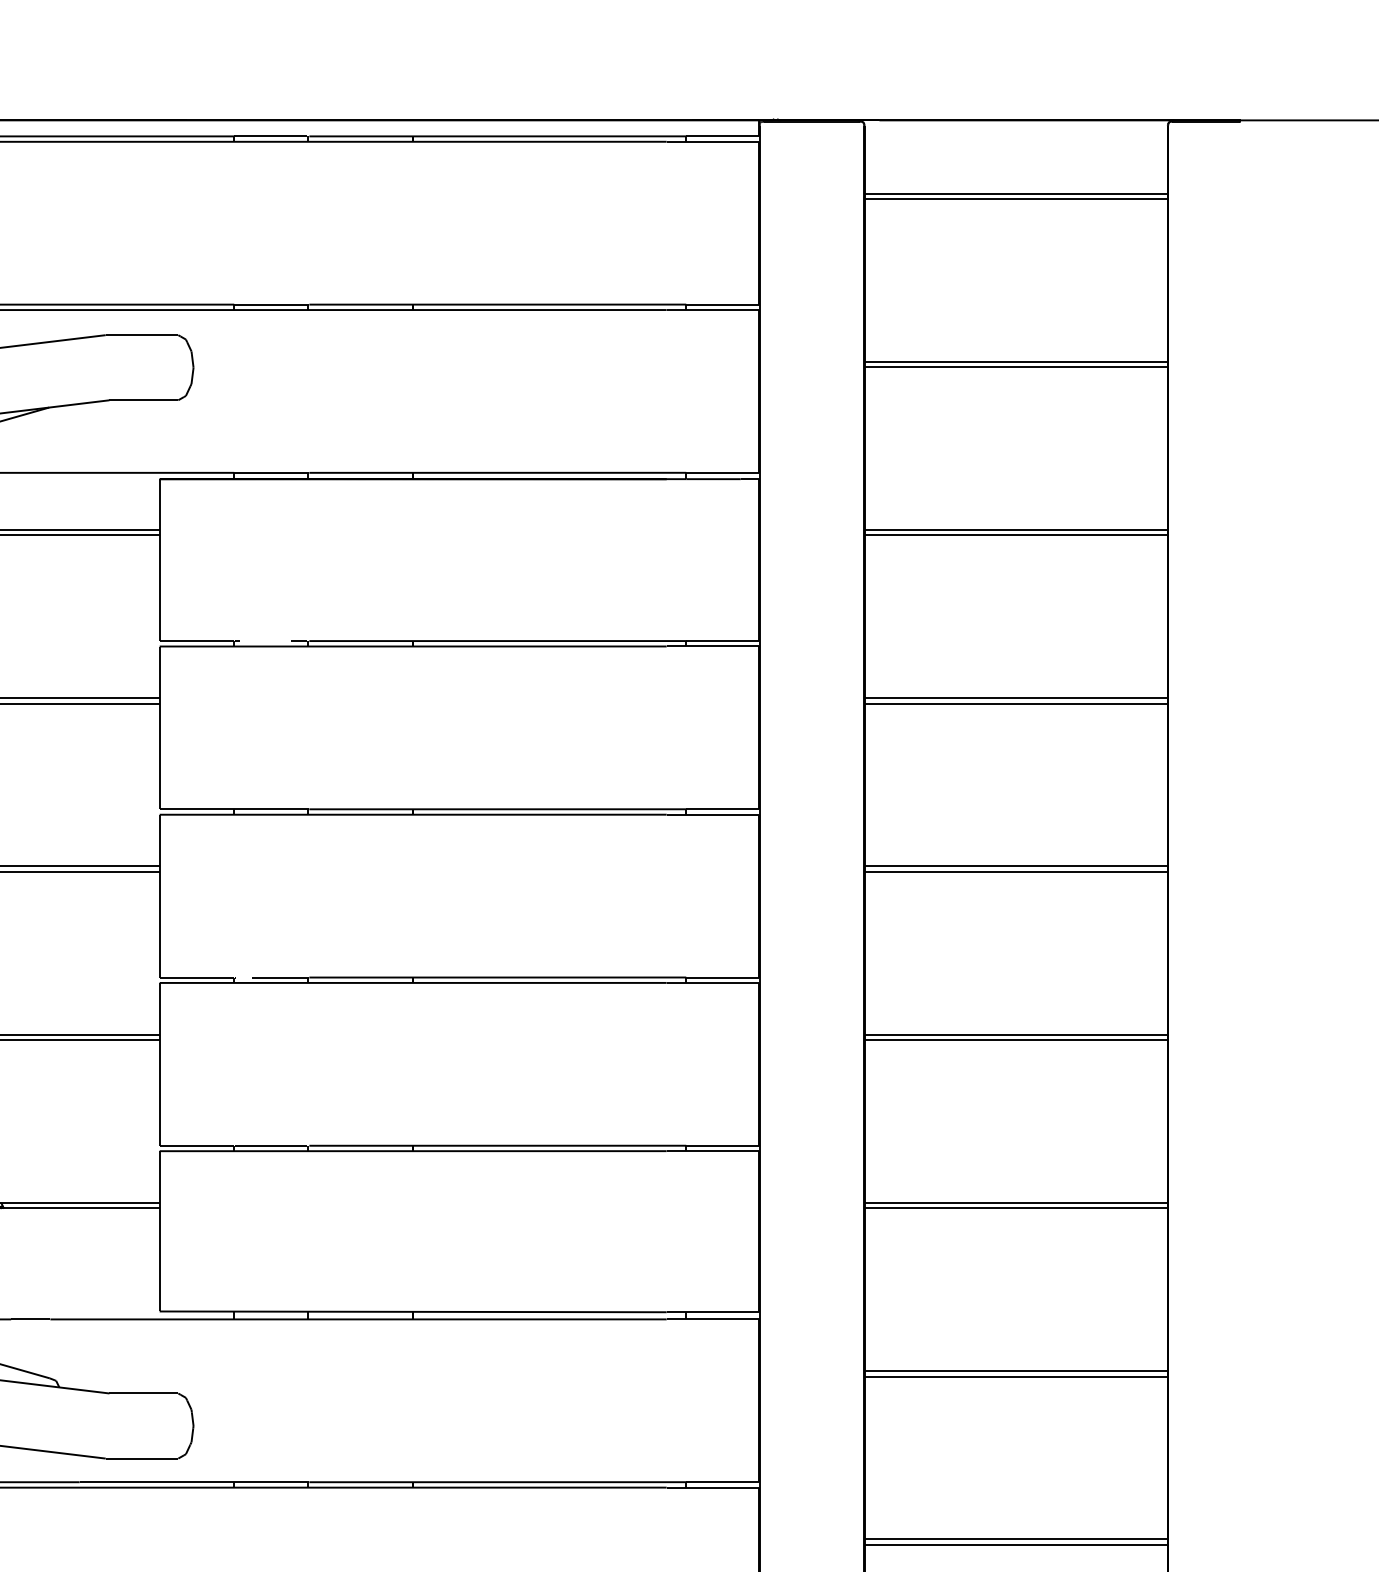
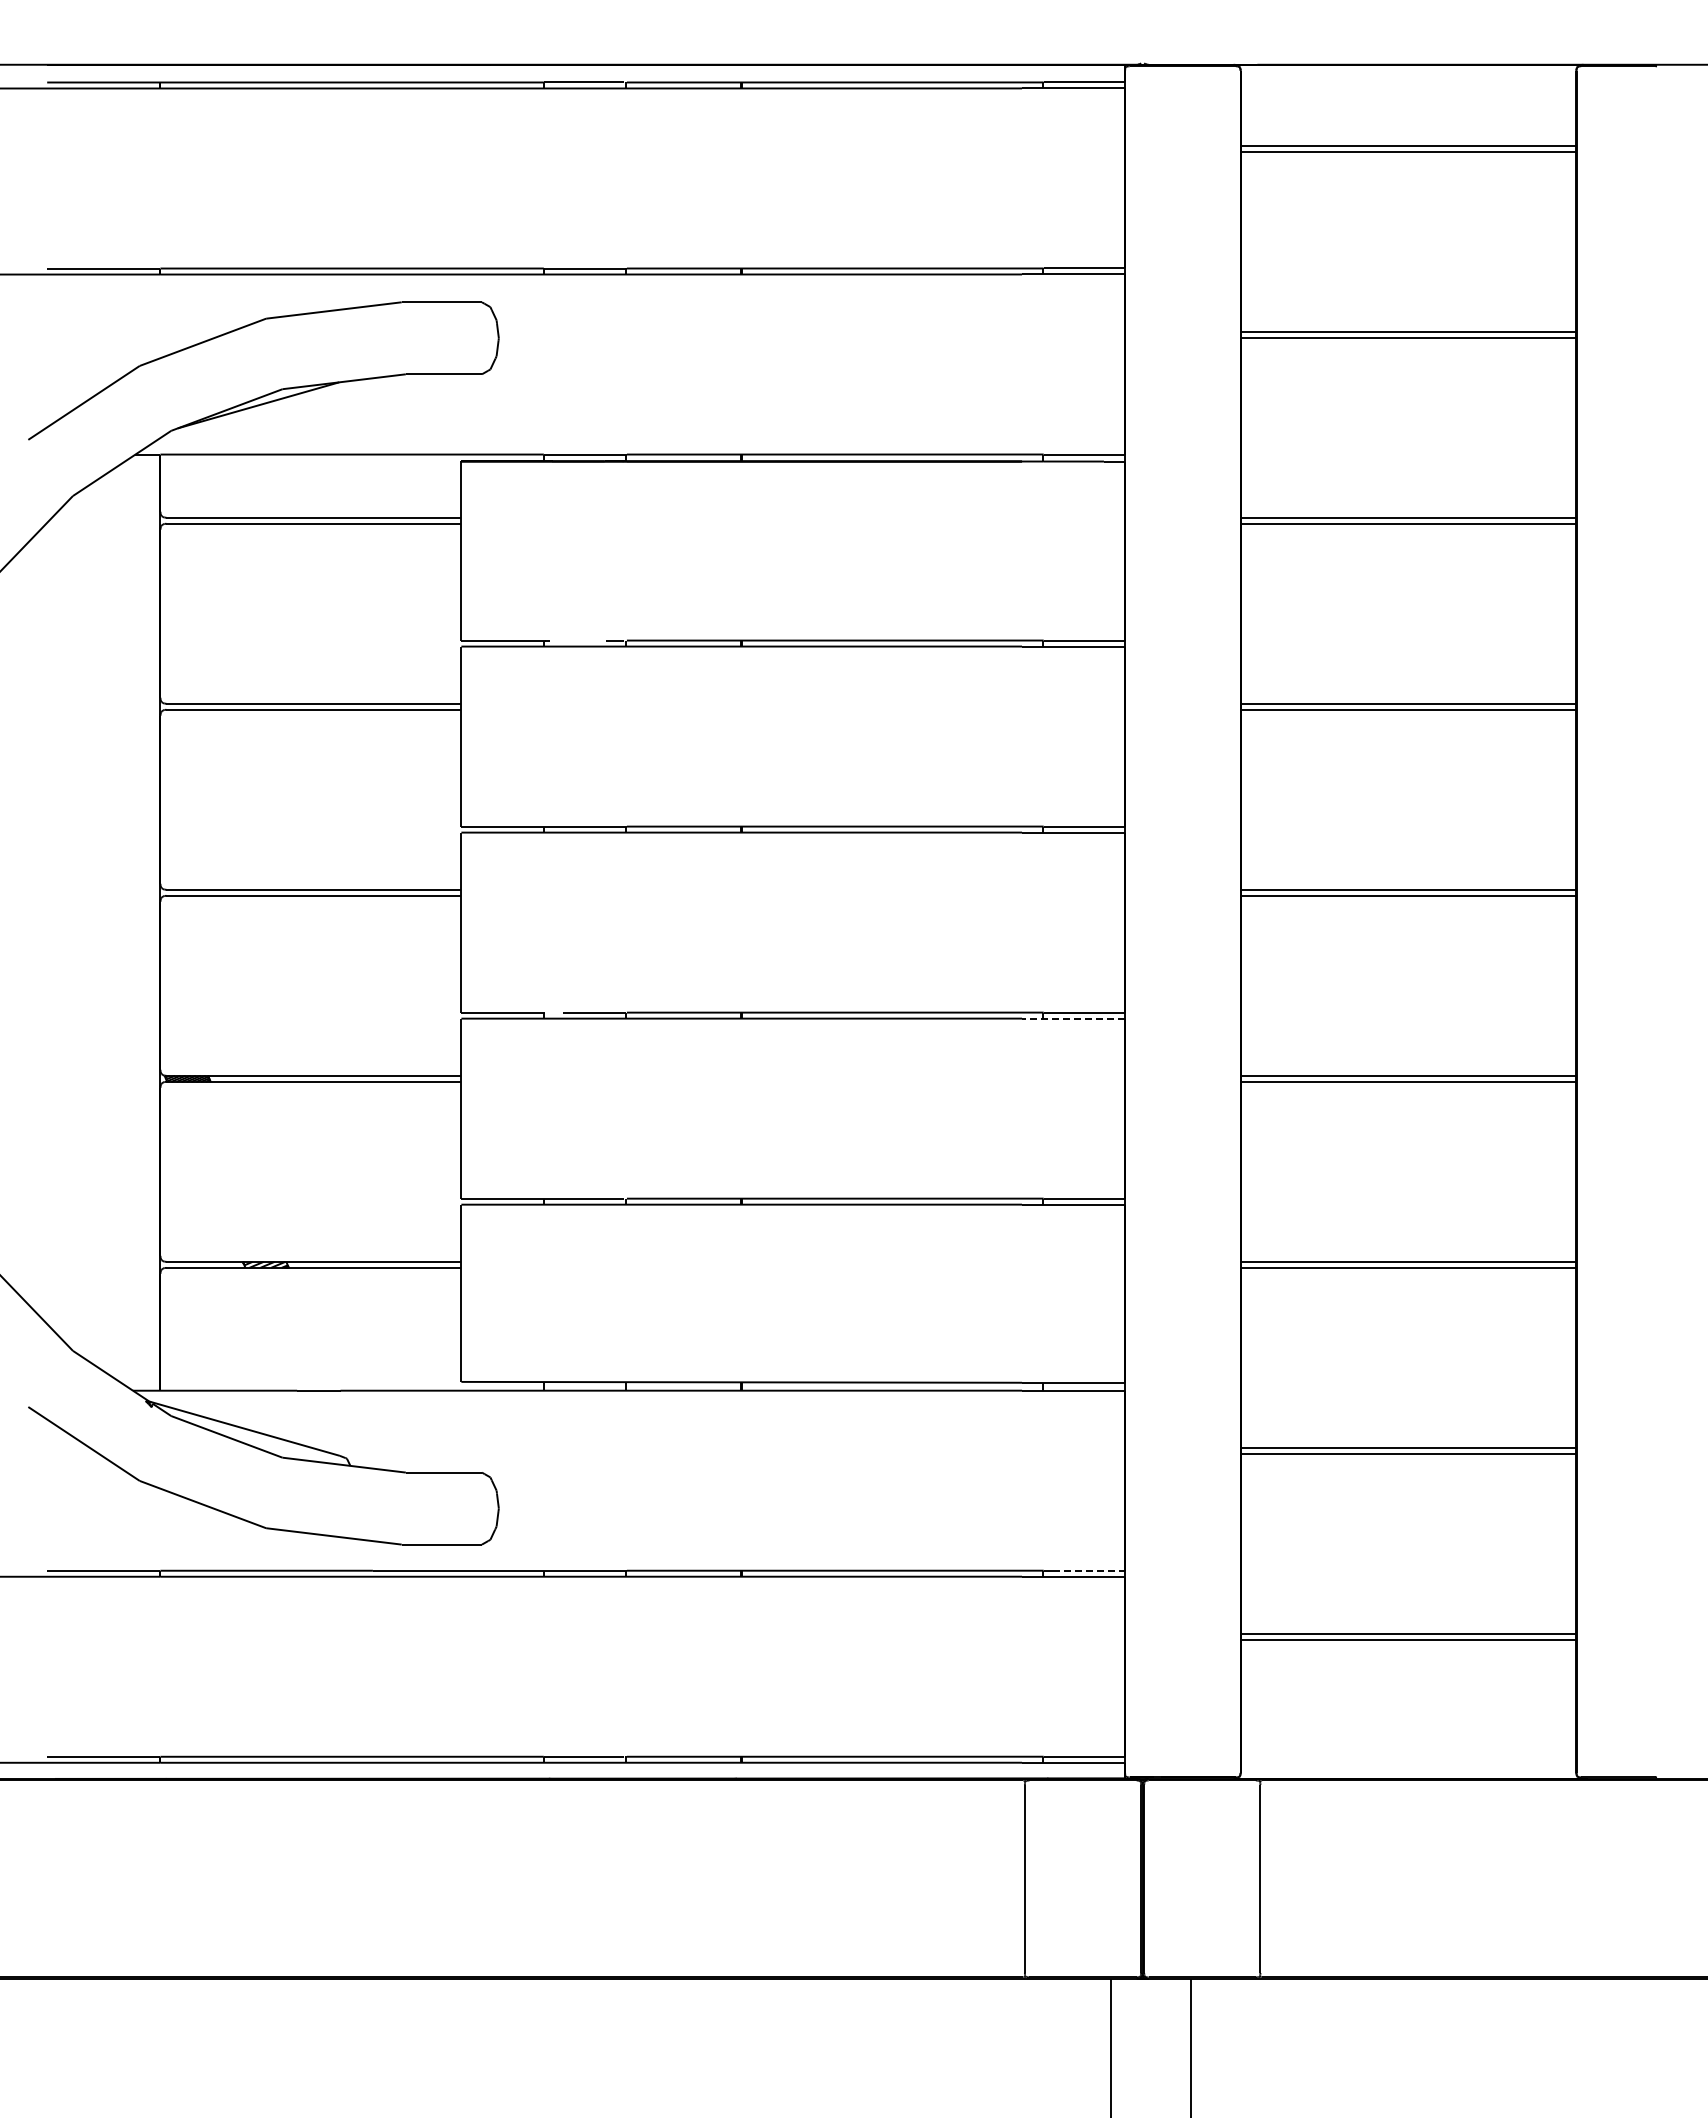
line: (712, 982) -> (1072, 1018), solid -> dashed
line: (725, 1482) -> (1087, 1570), solid -> dashed

